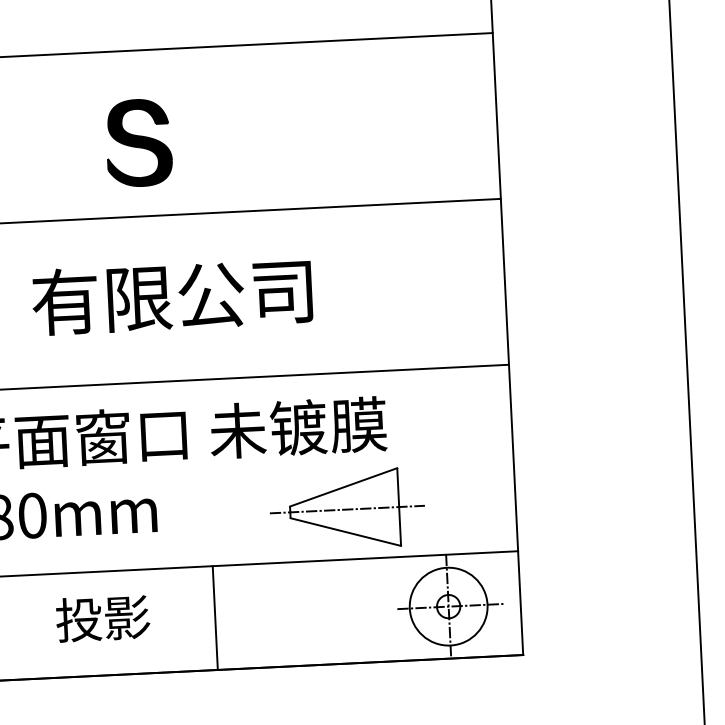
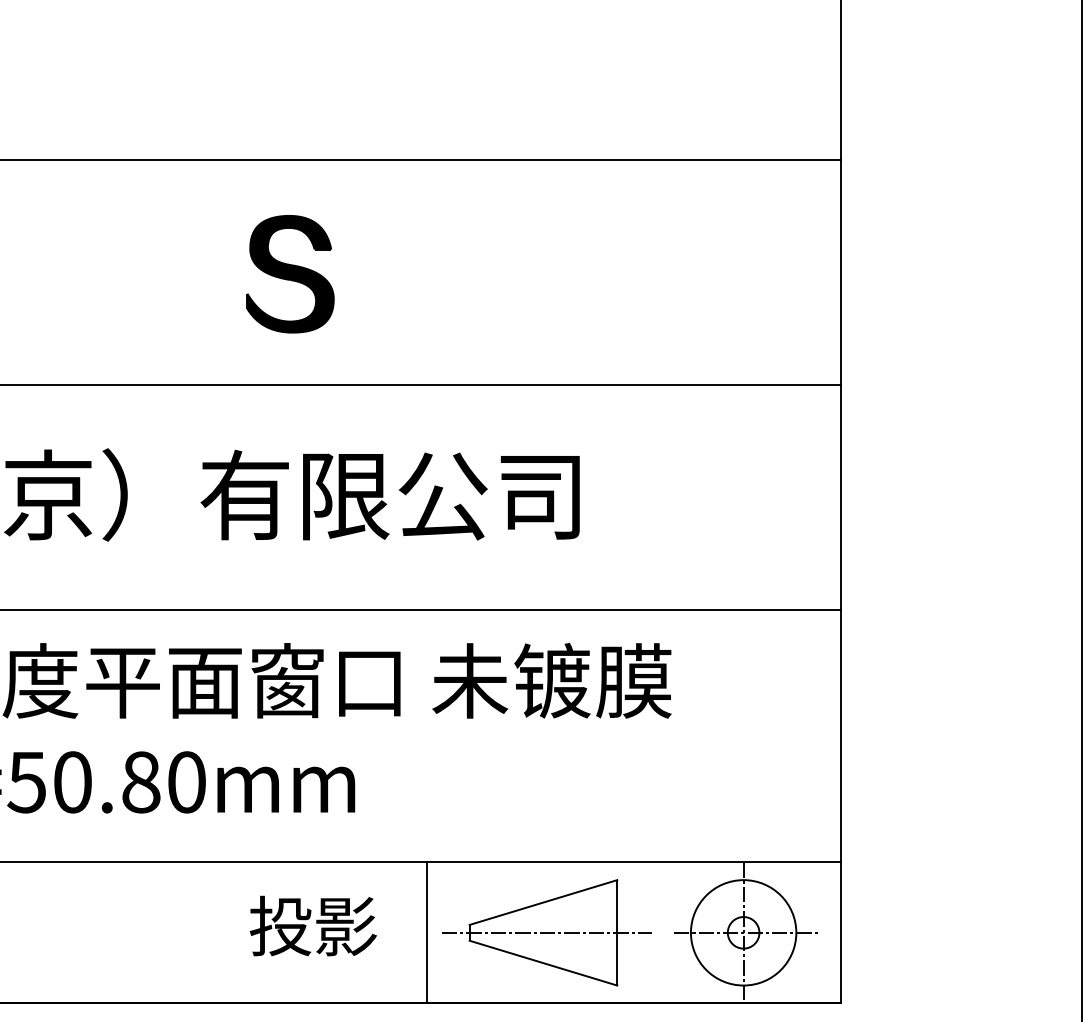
part: (139, 143) -> (290, 274), moved
part: (346, 509) -> (546, 932), moved
text: (102, 618) -> (312, 925), moved

